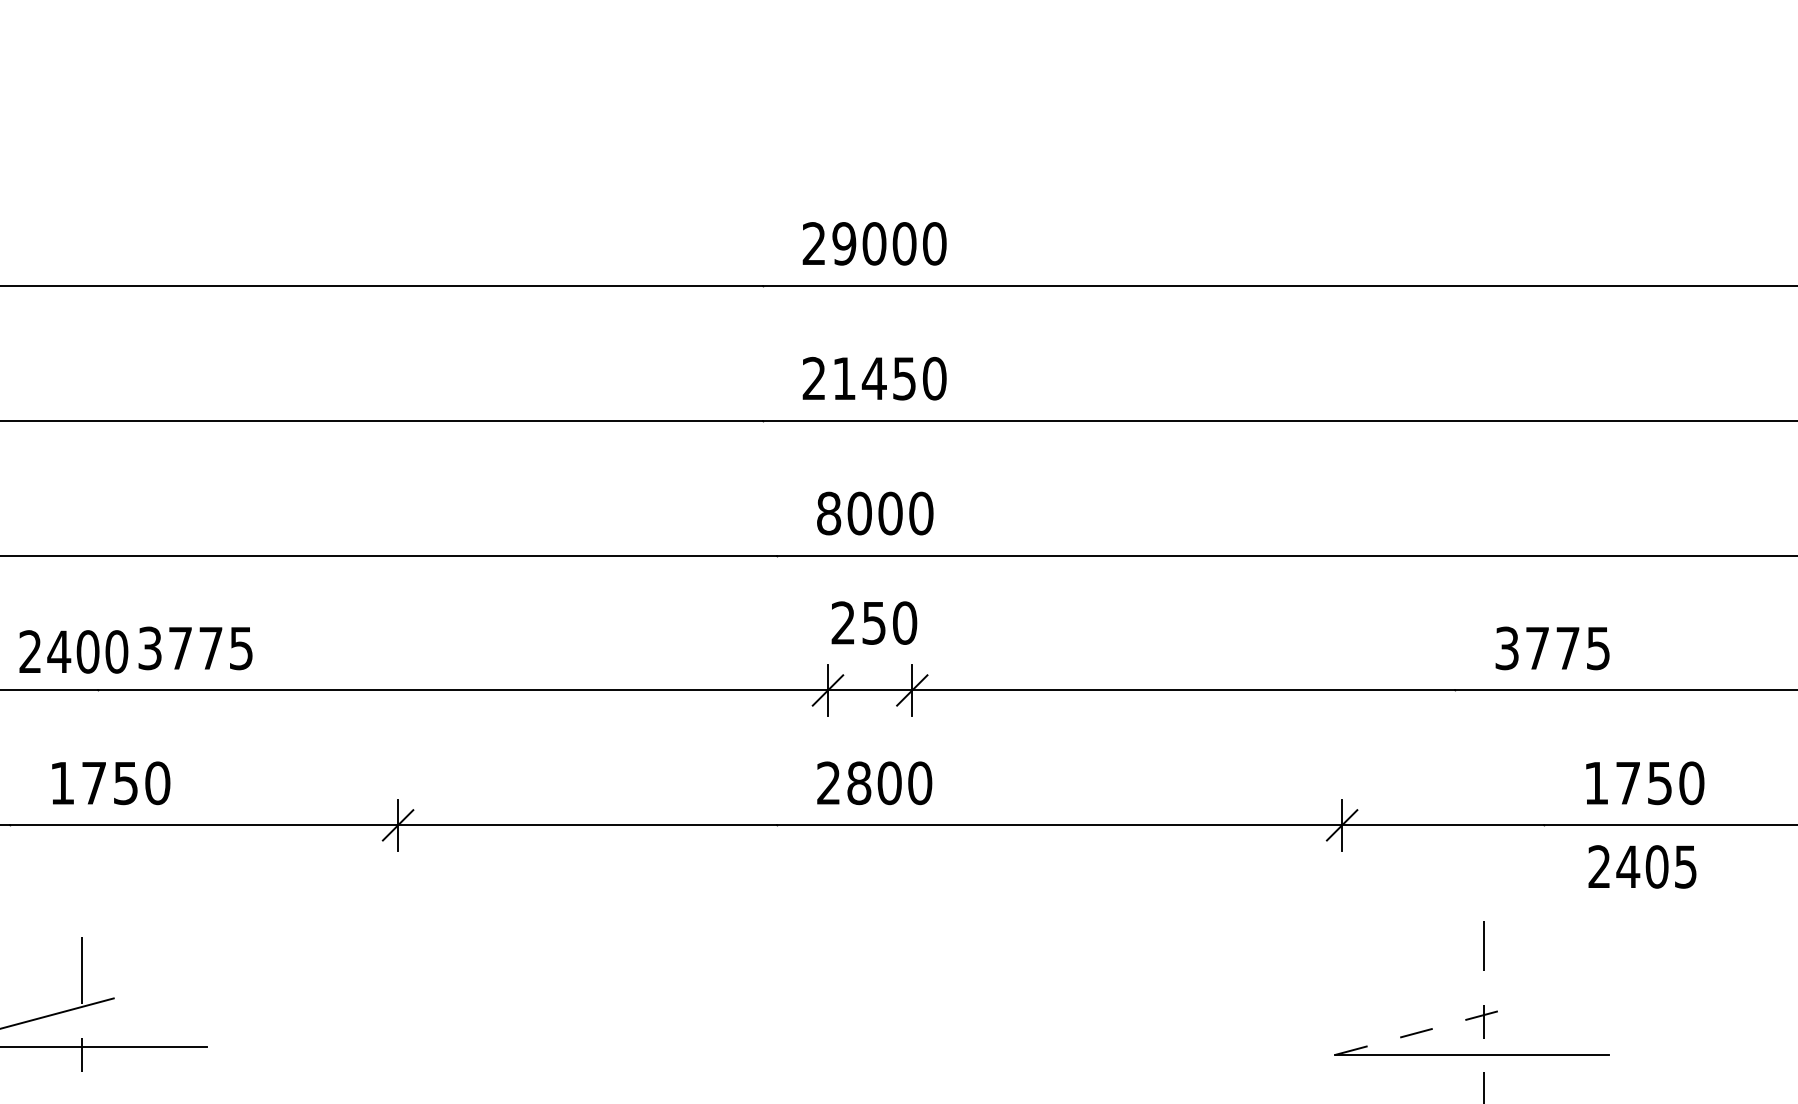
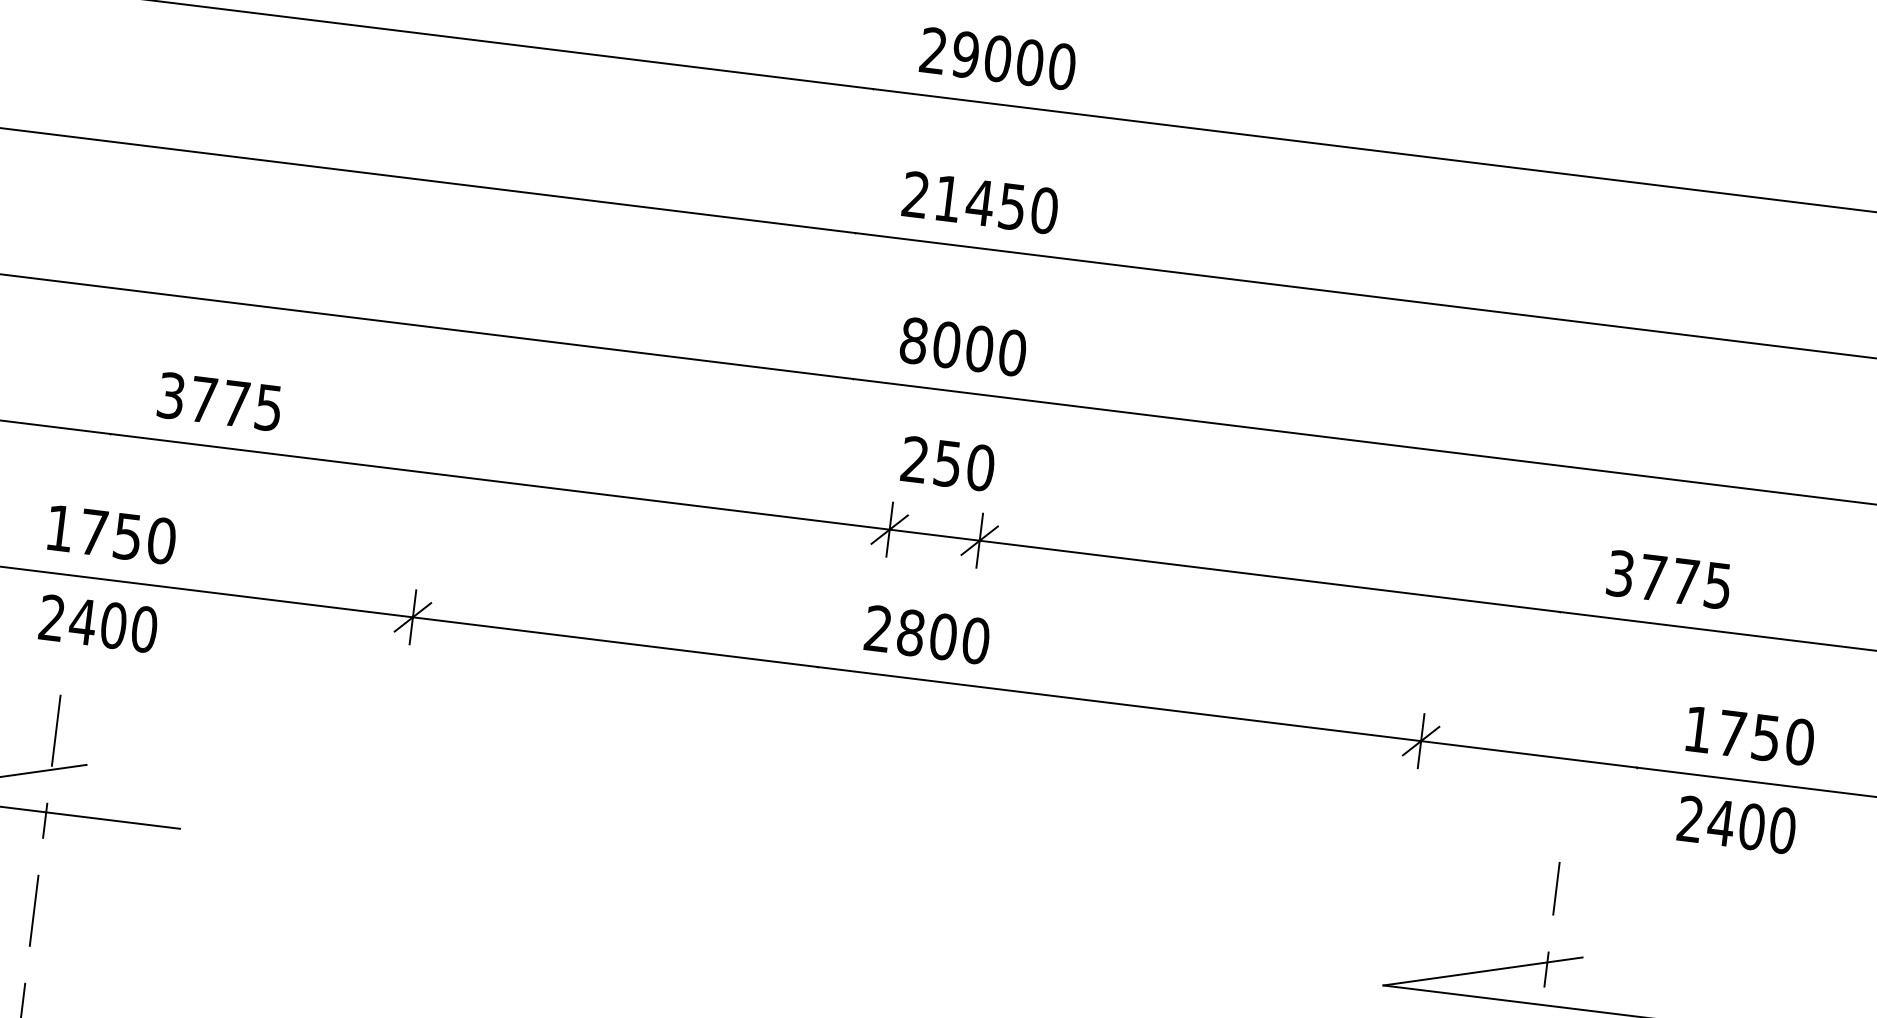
text: (73, 651) -> (98, 623), moved
text: (1685, 866) -> (1782, 830), 2405 -> 2400
line: (1425, 1030) -> (1483, 971), dashed -> solid

